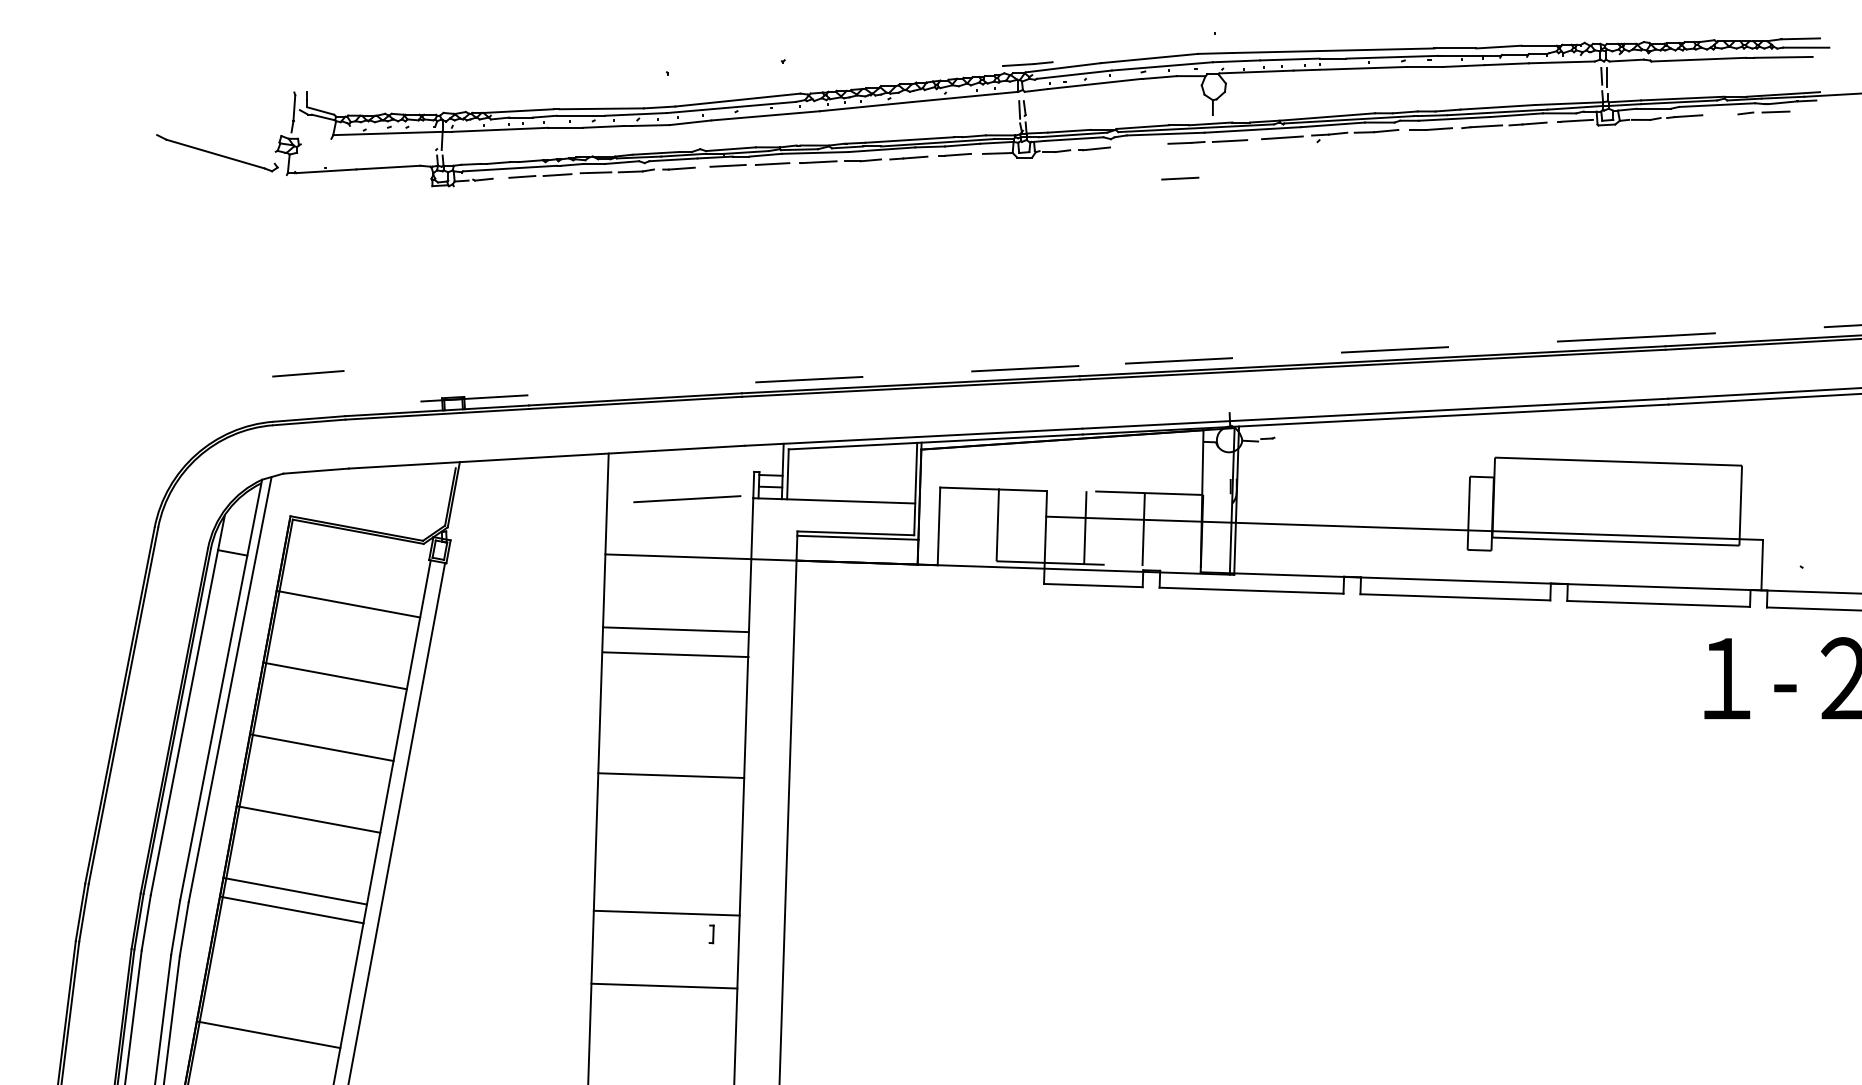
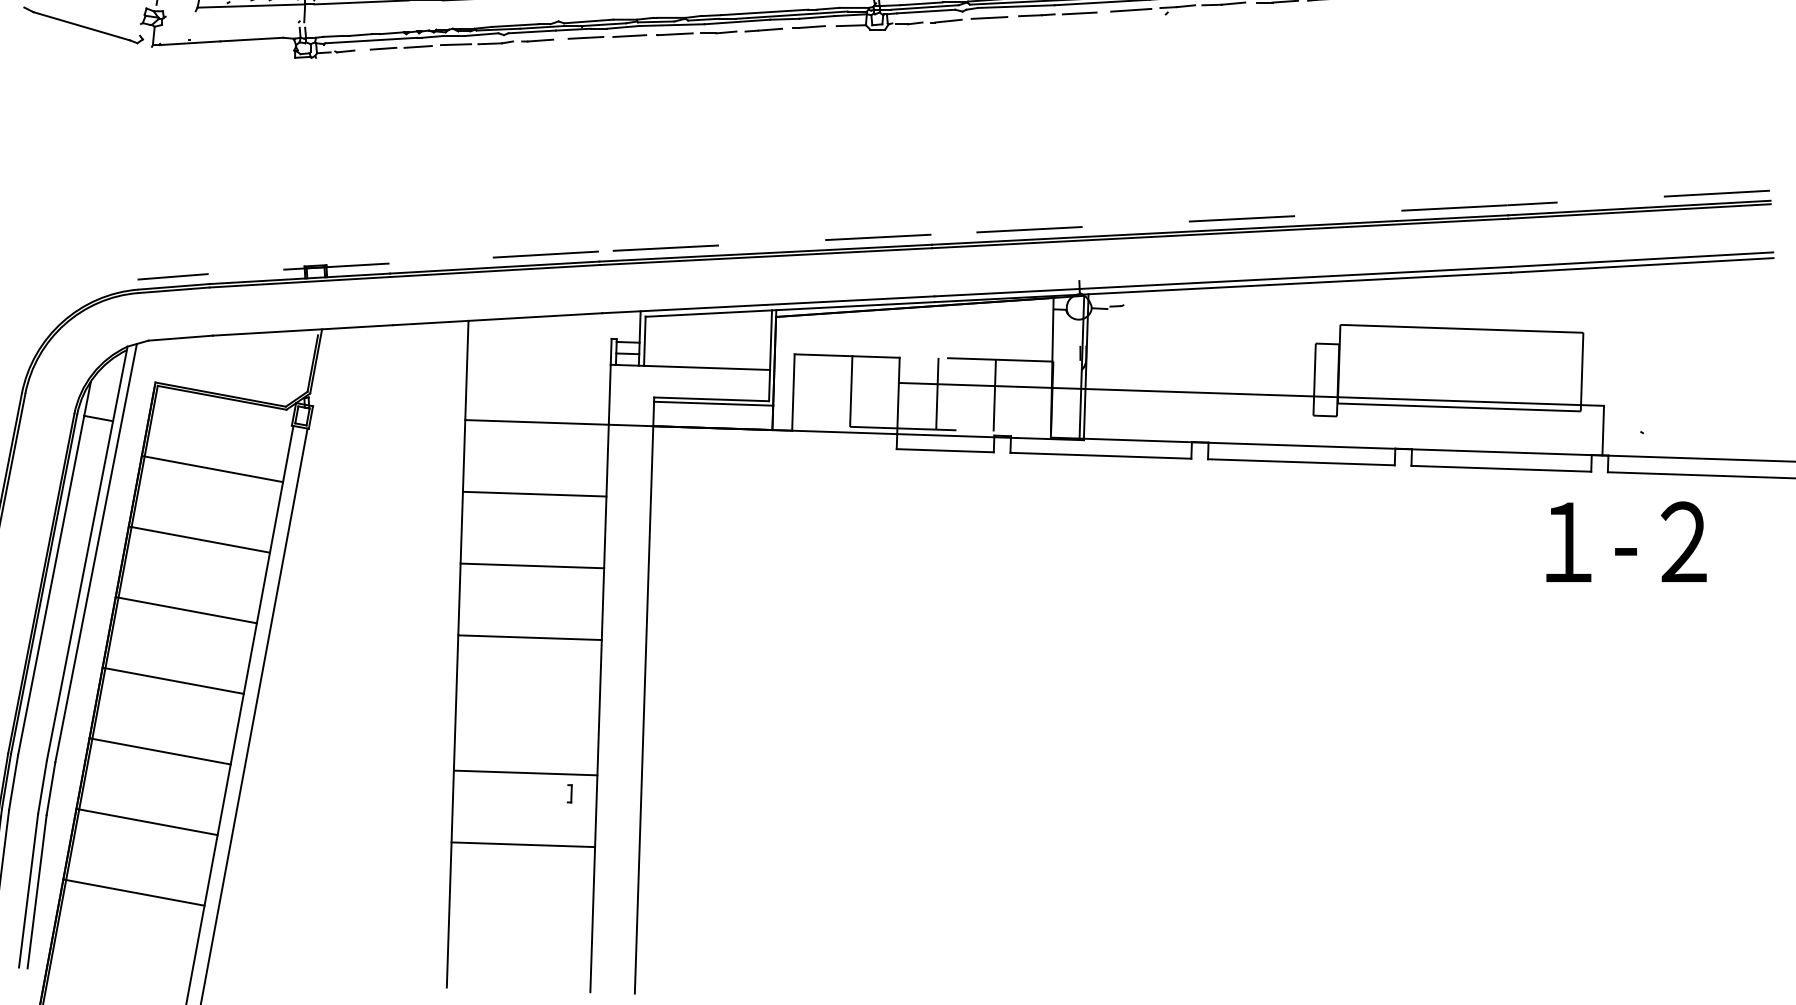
line: (1180, 178) -> (989, 17), moved
line: (308, 373) -> (173, 276), moved
line: (687, 499) -> (546, 254), moved
line: (675, 654) -> (532, 565), moved
line: (291, 909) -> (146, 821), moved

